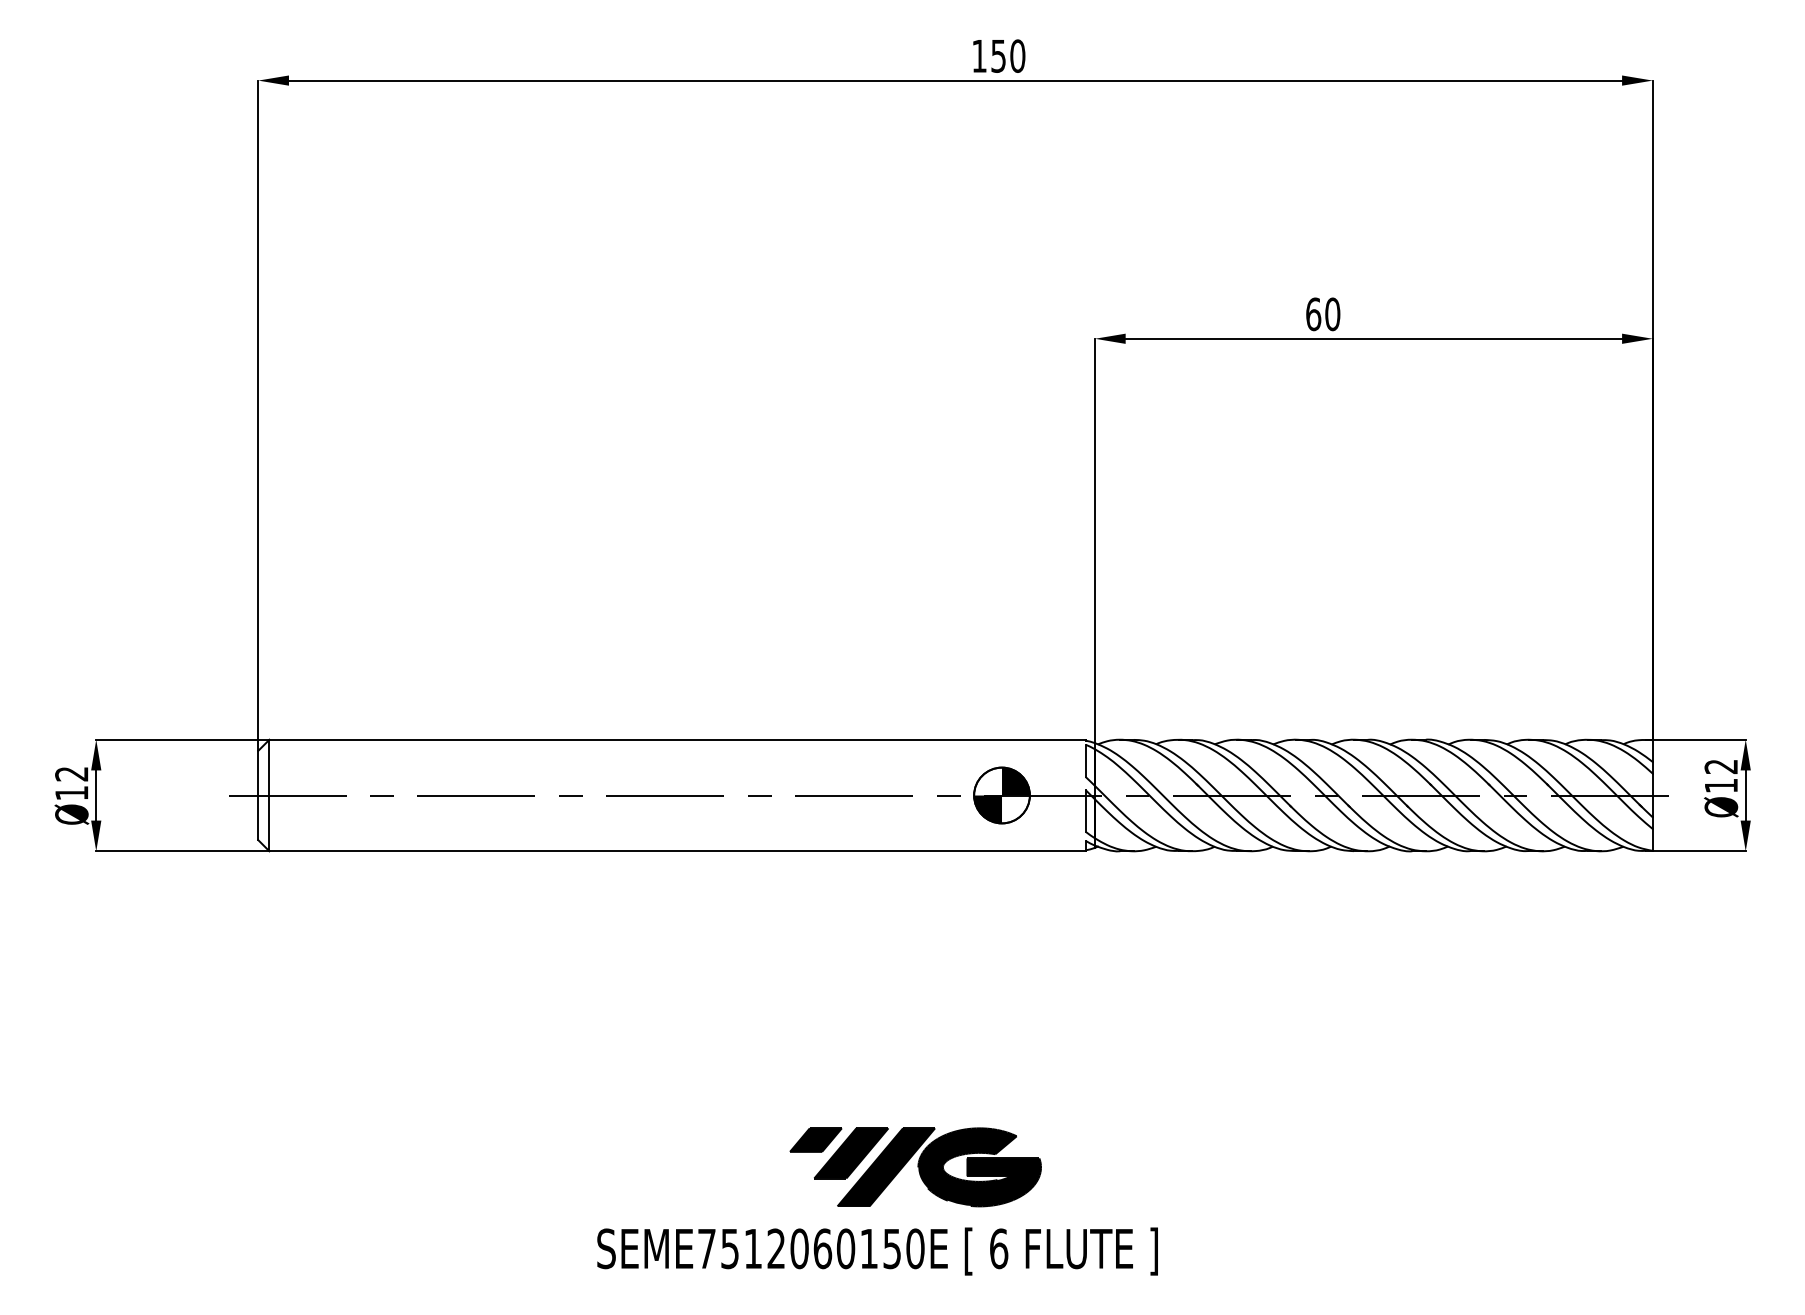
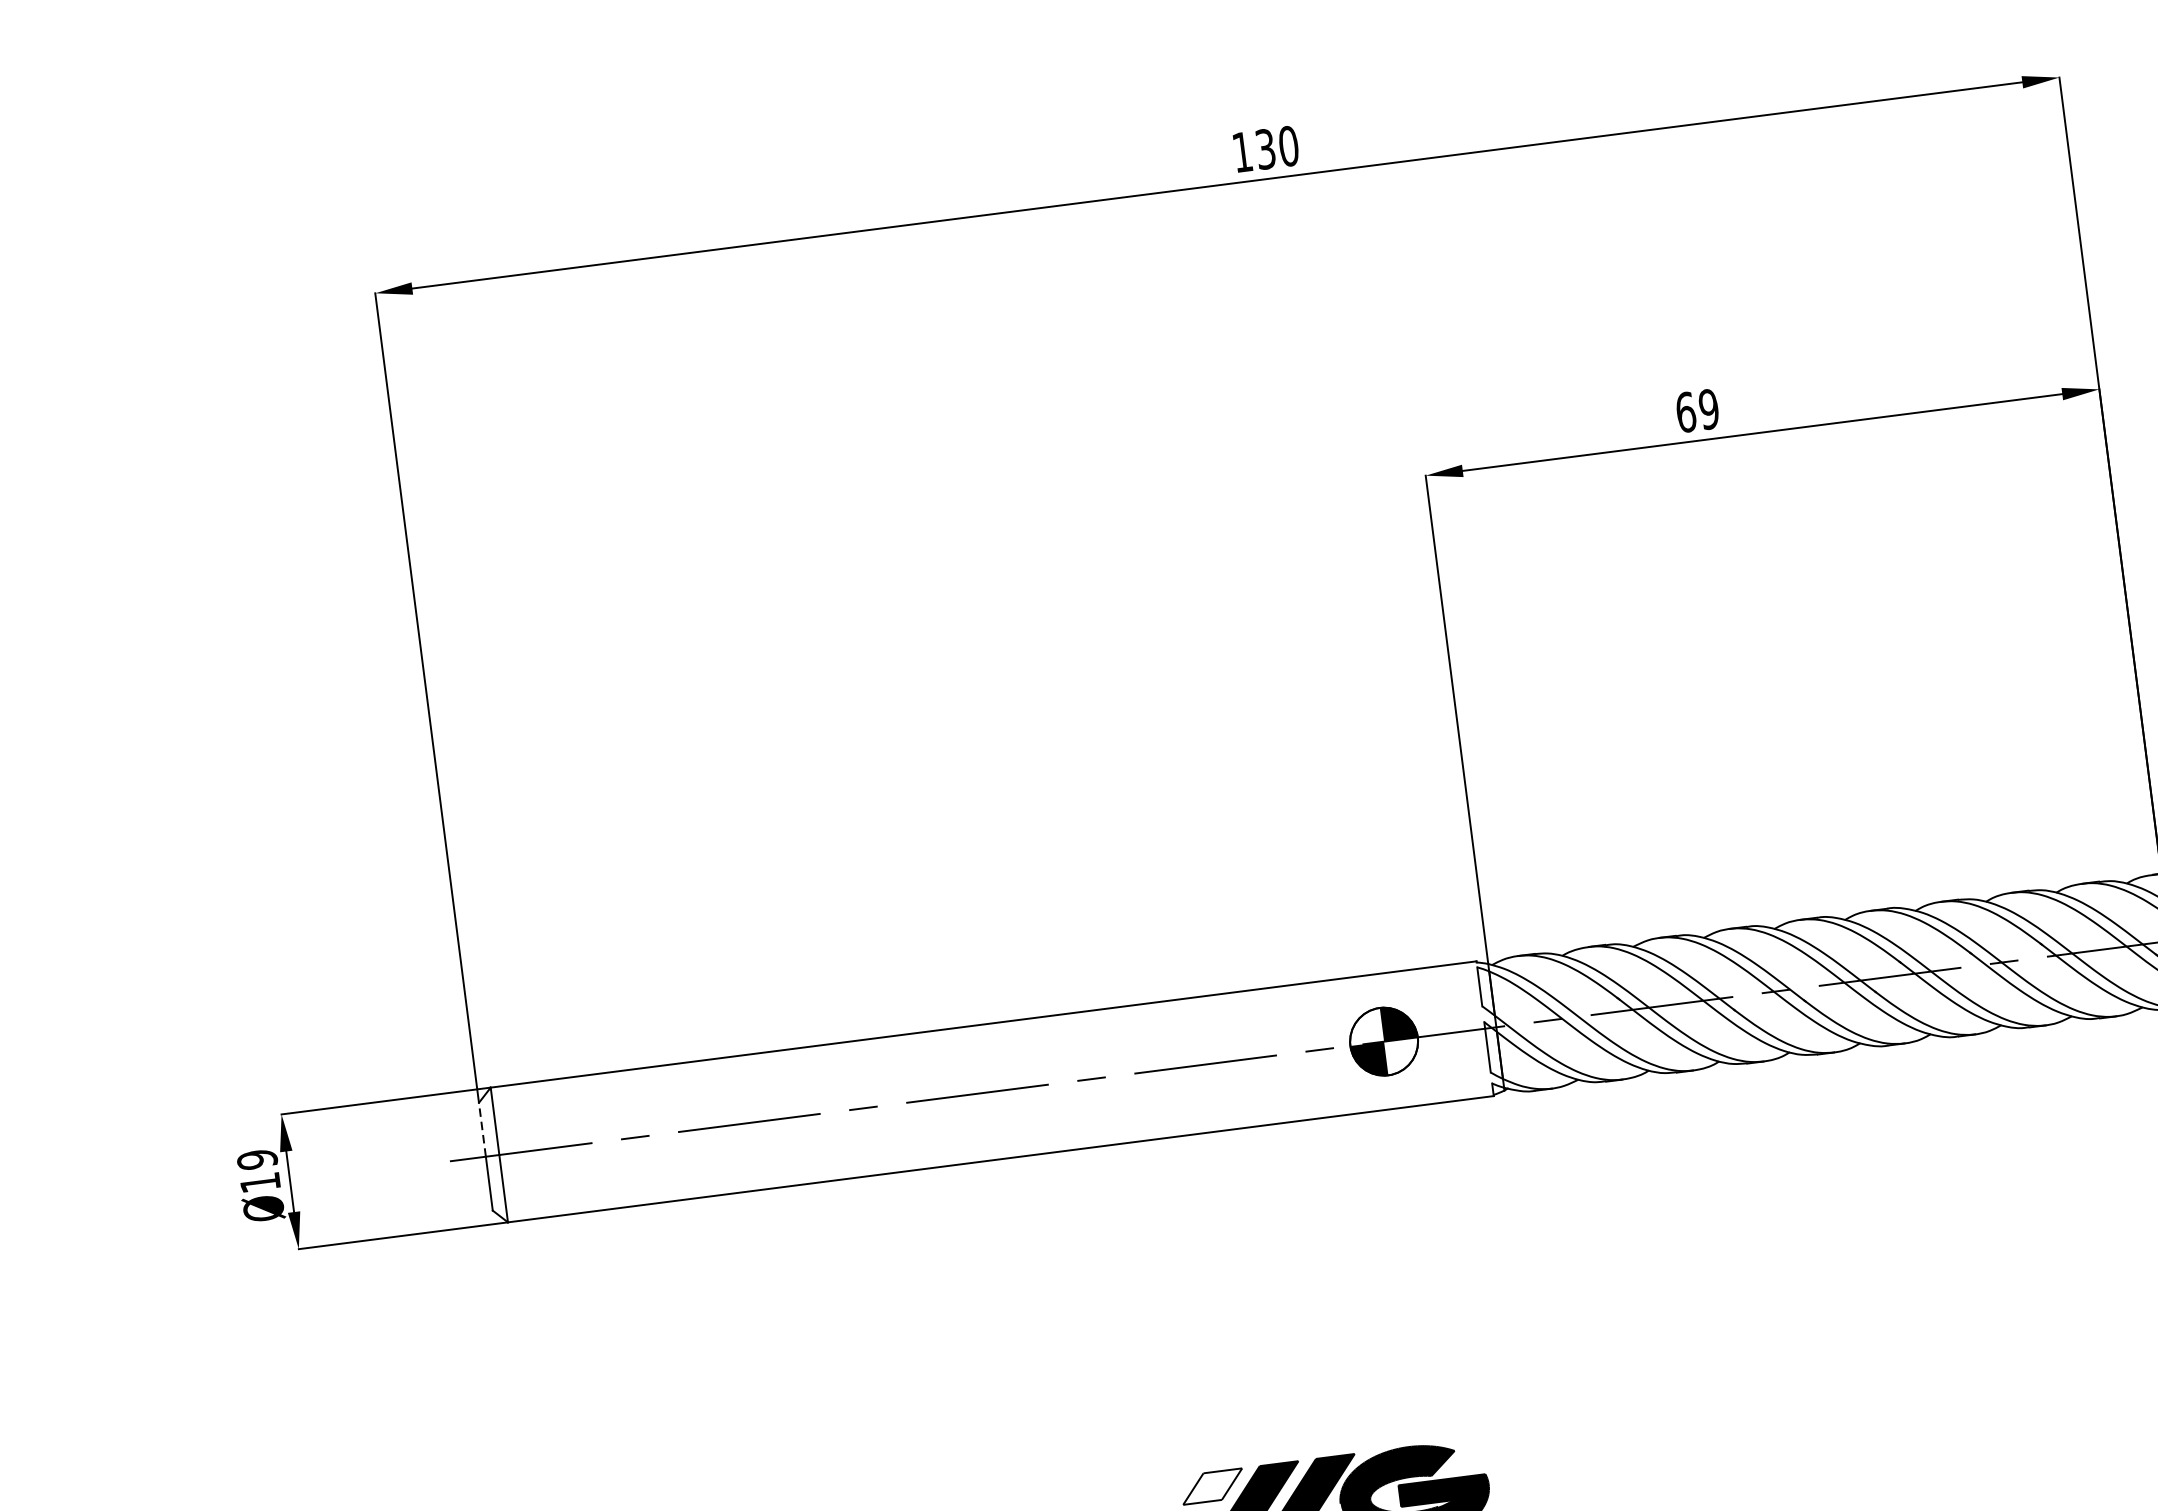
text: (998, 55) -> (1265, 148), 150 -> 130
text: (1332, 314) -> (1708, 409), 60 -> 69
line: (258, 772) -> (482, 1128), solid -> dashed
text: (71, 773) -> (256, 1159), Ø12 -> Ø19
fill: (815, 1139) -> (1212, 1485), removed

